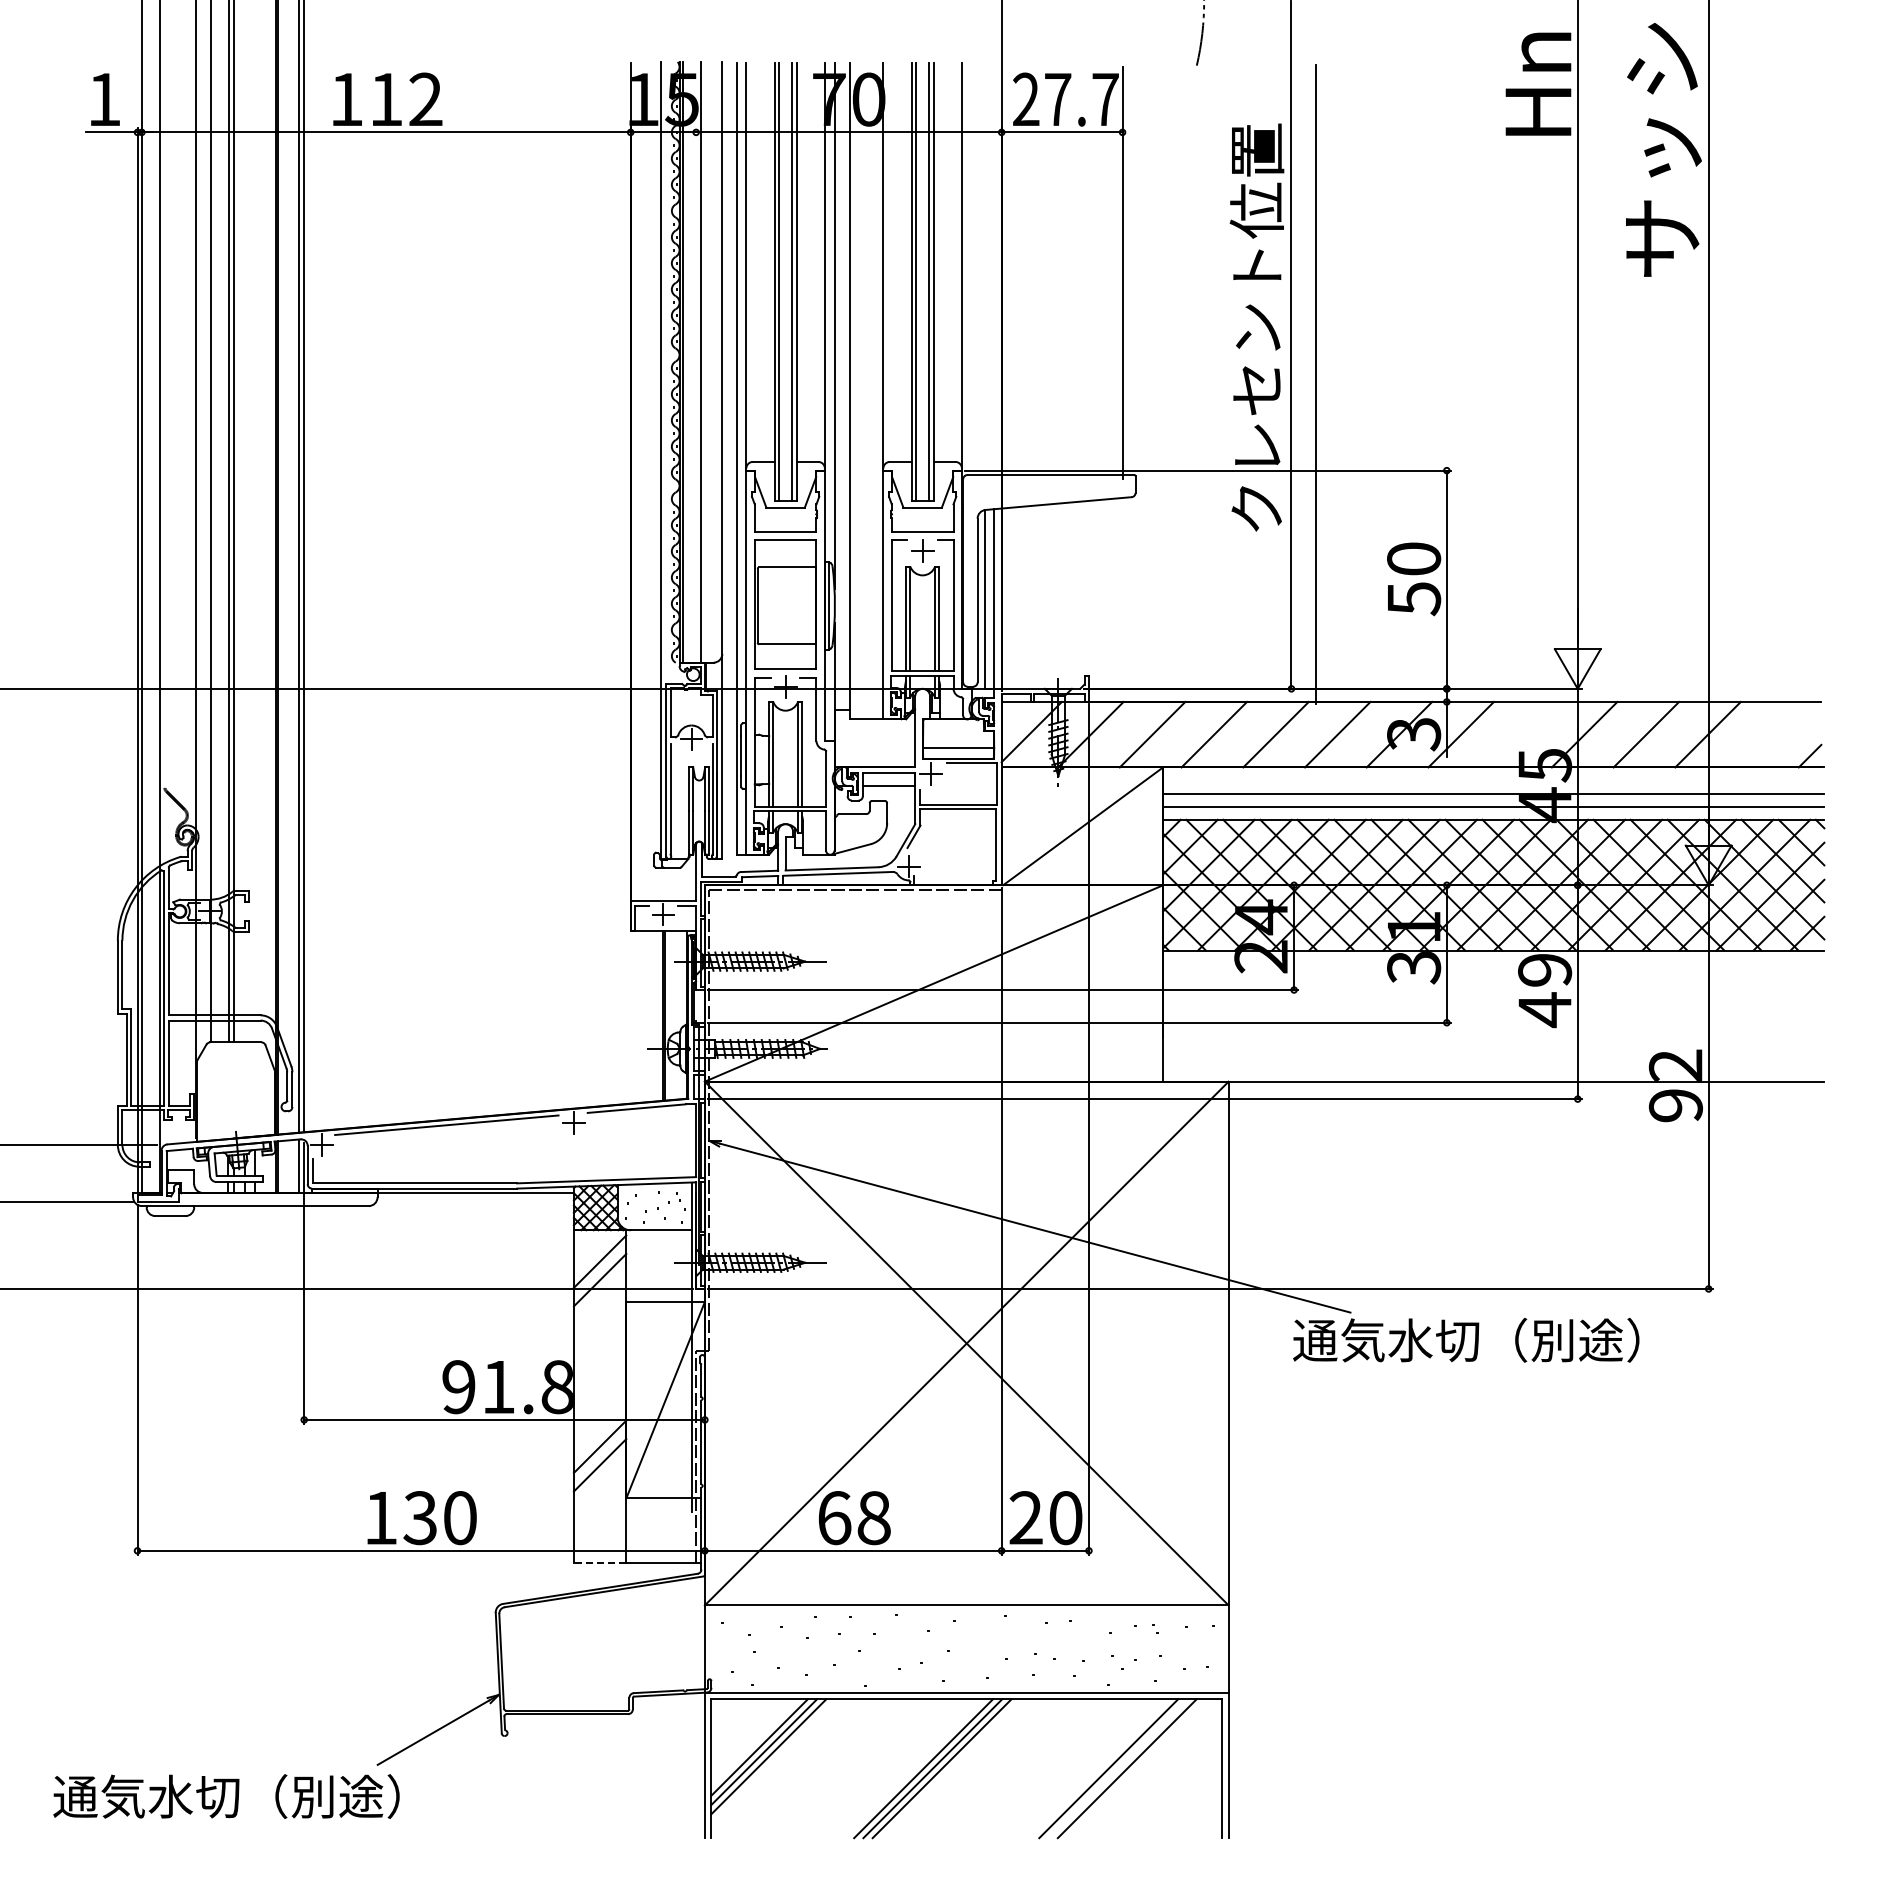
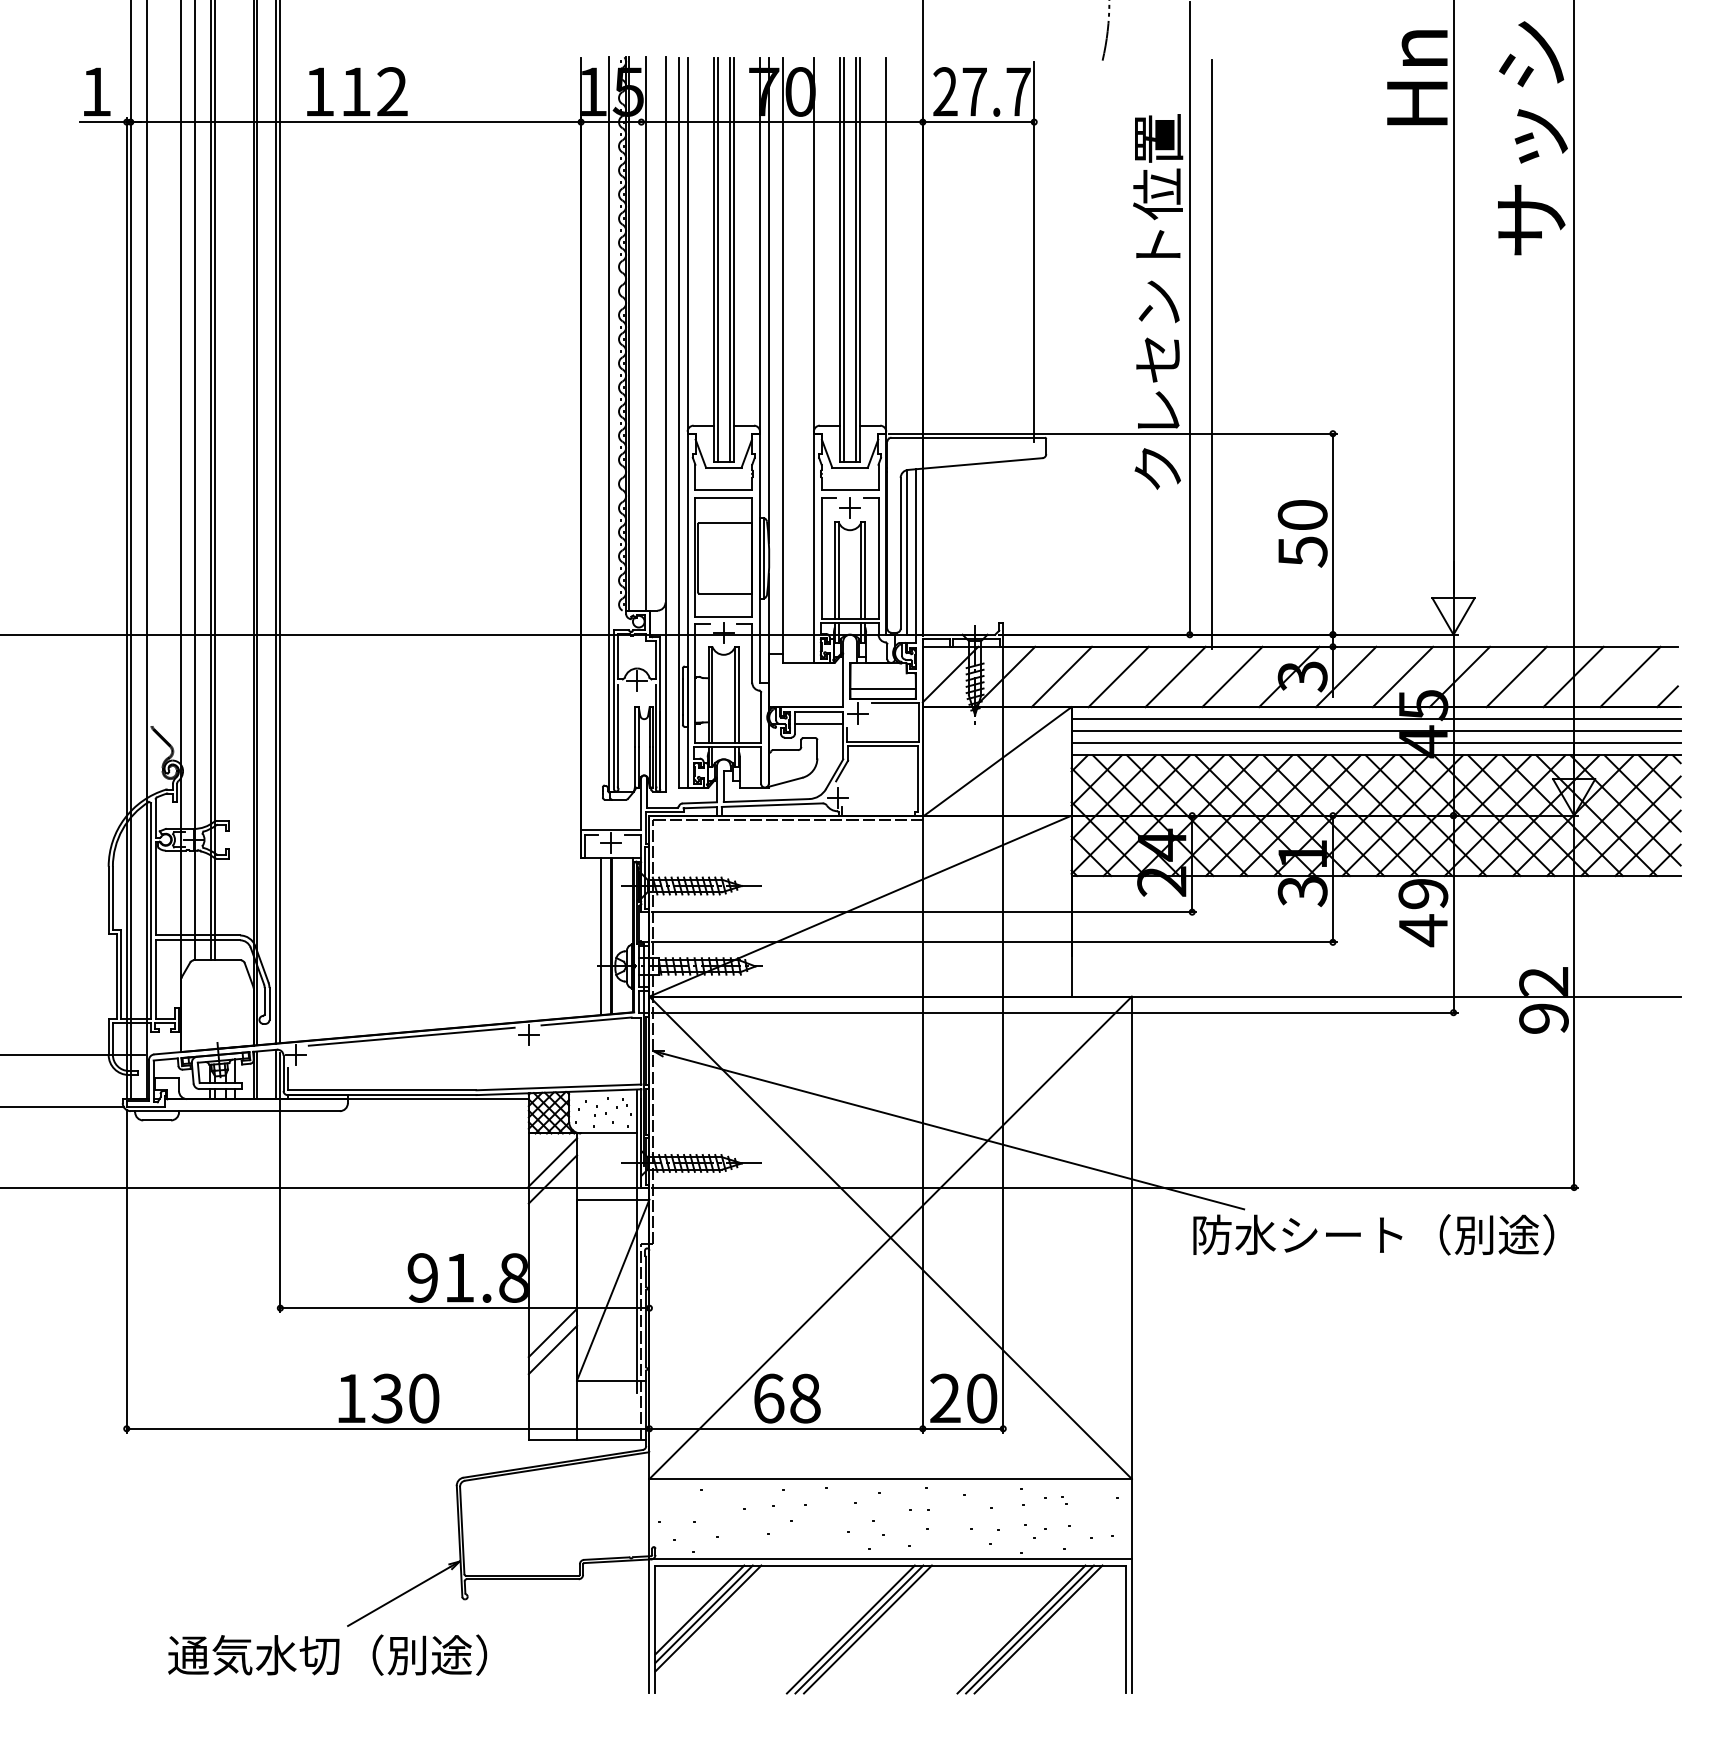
line: (1522, 734) -> (1402, 676), added
line: (1769, 734) -> (1630, 676), added
line: (1493, 780) -> (1375, 719), added
line: (652, 1016) -> (601, 936), added
text: (1490, 1339) -> (1373, 1234), 通気水切（別途） -> 防水シート（別途）
line: (599, 1563) -> (552, 1440), dashed -> solid
line: (1117, 1768) -> (1029, 1629), added
text: (226, 1796) -> (327, 1655), moved

